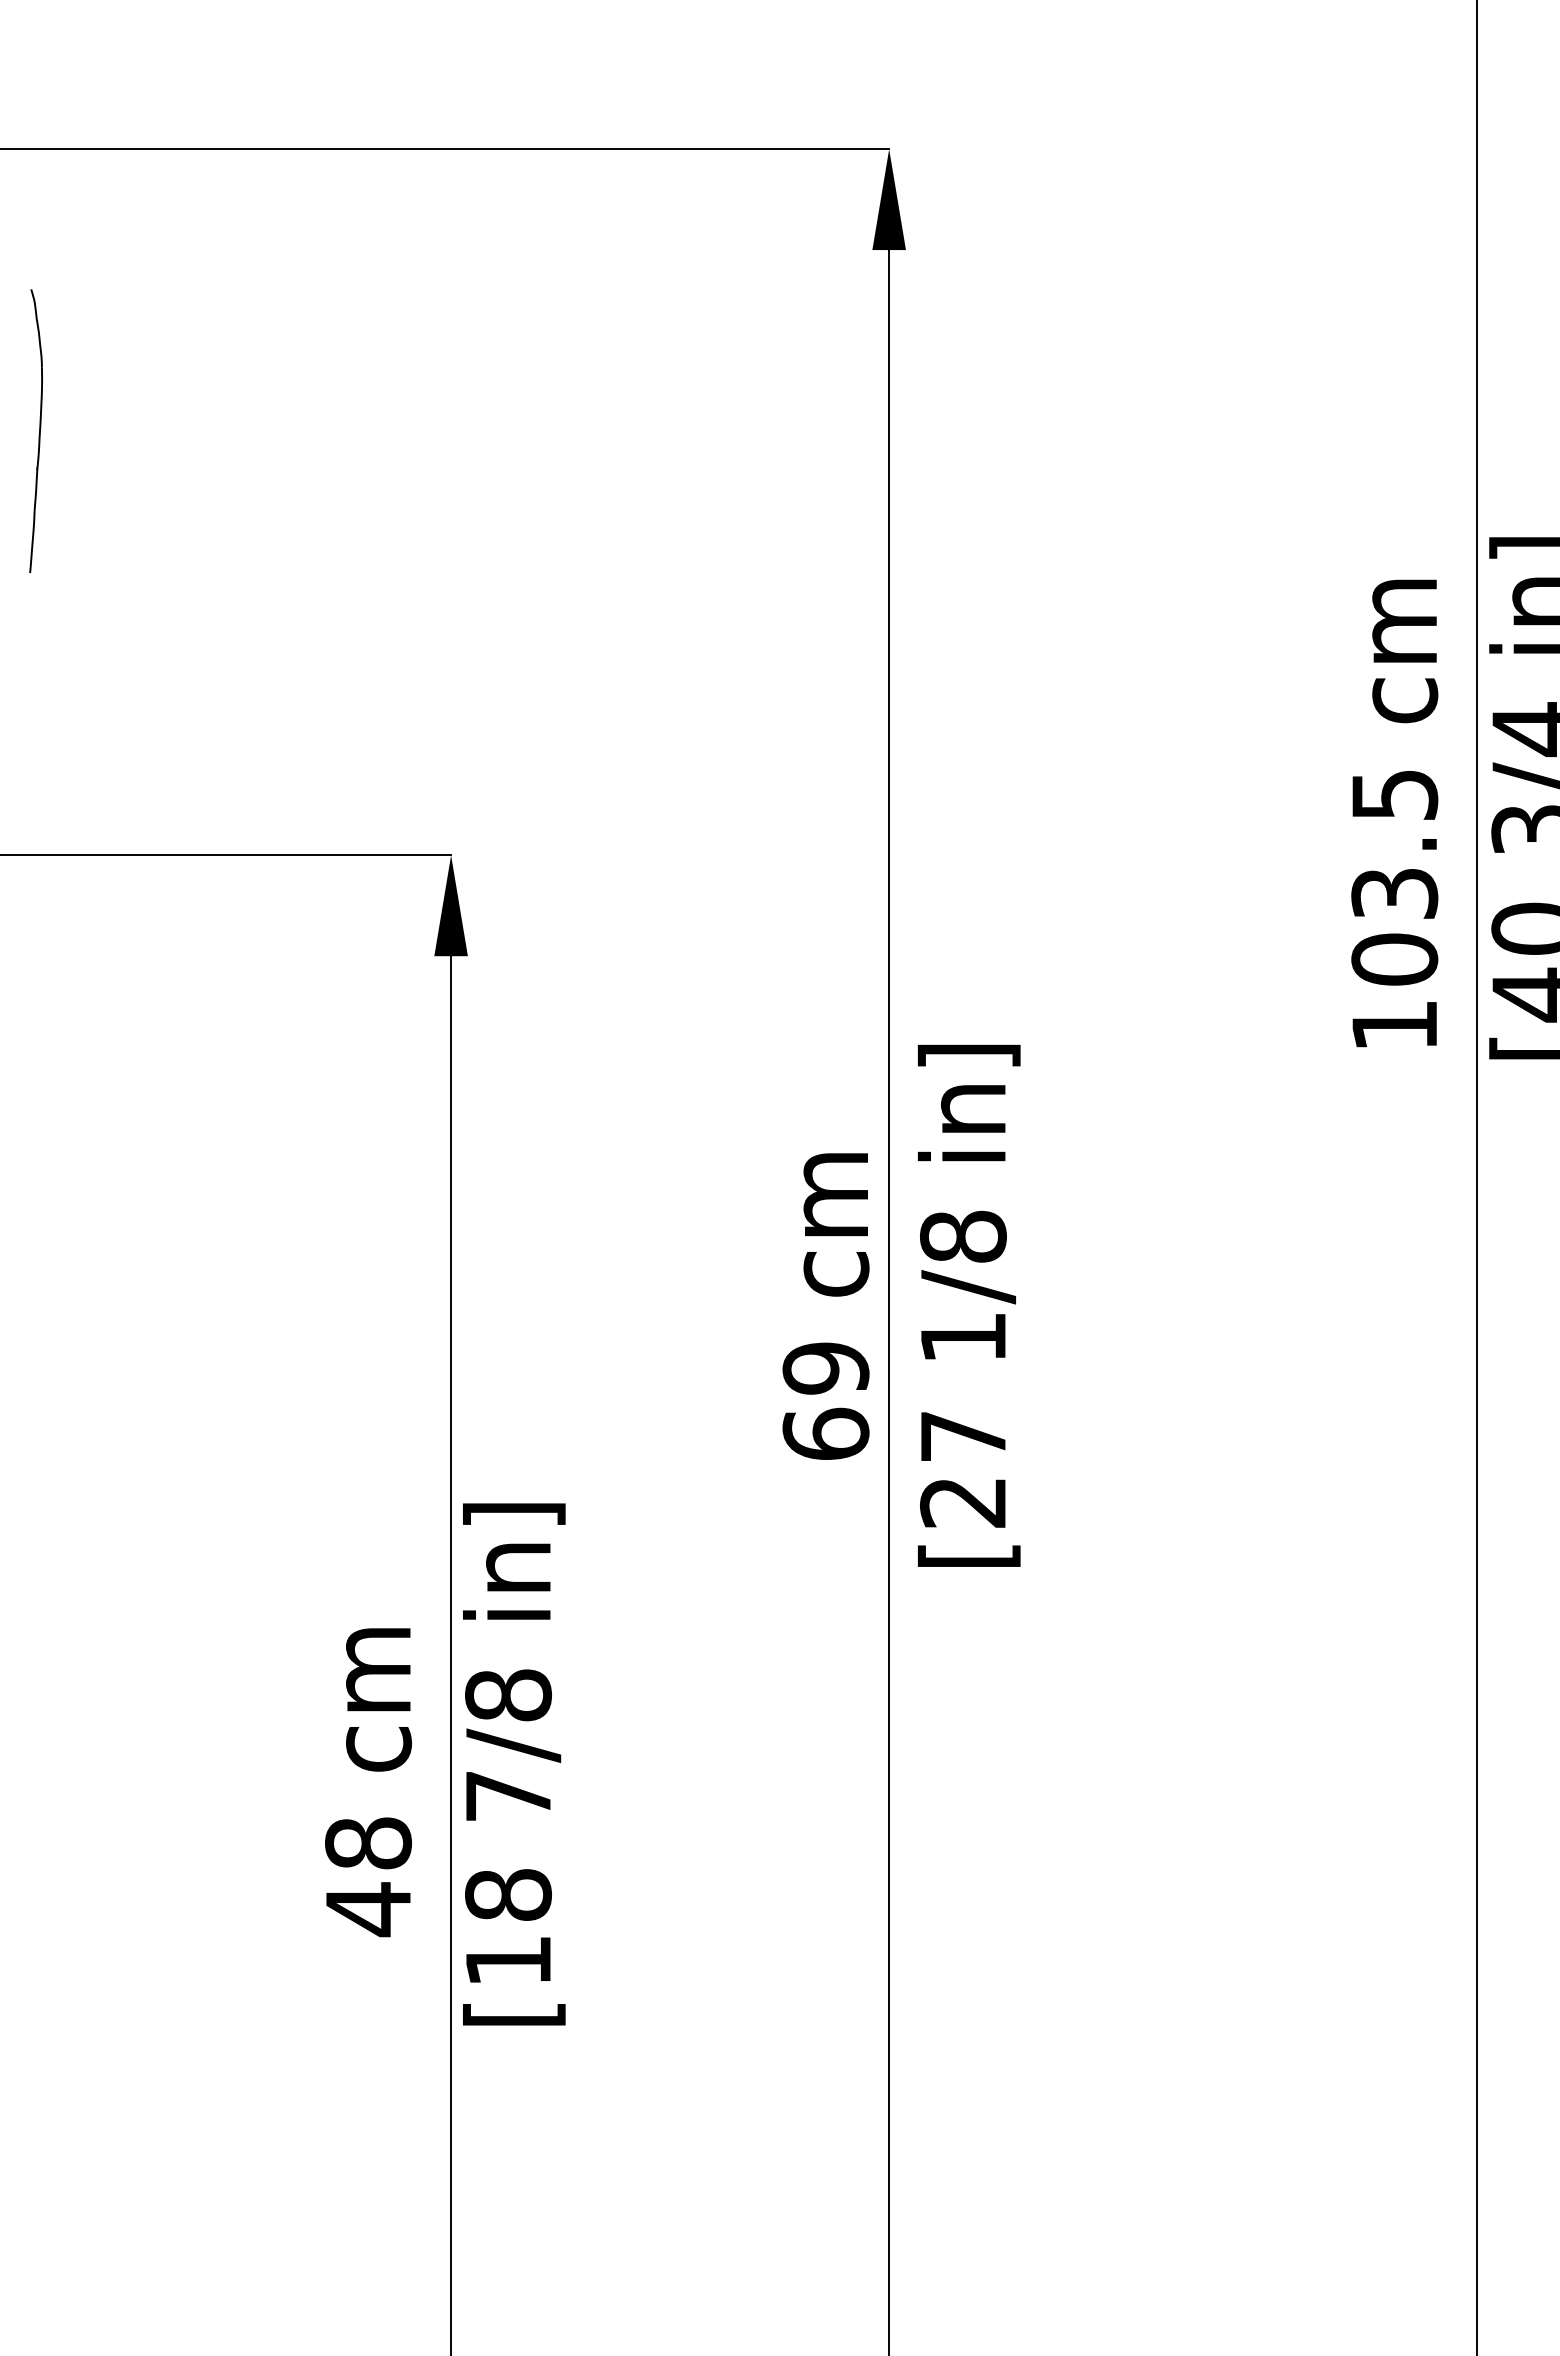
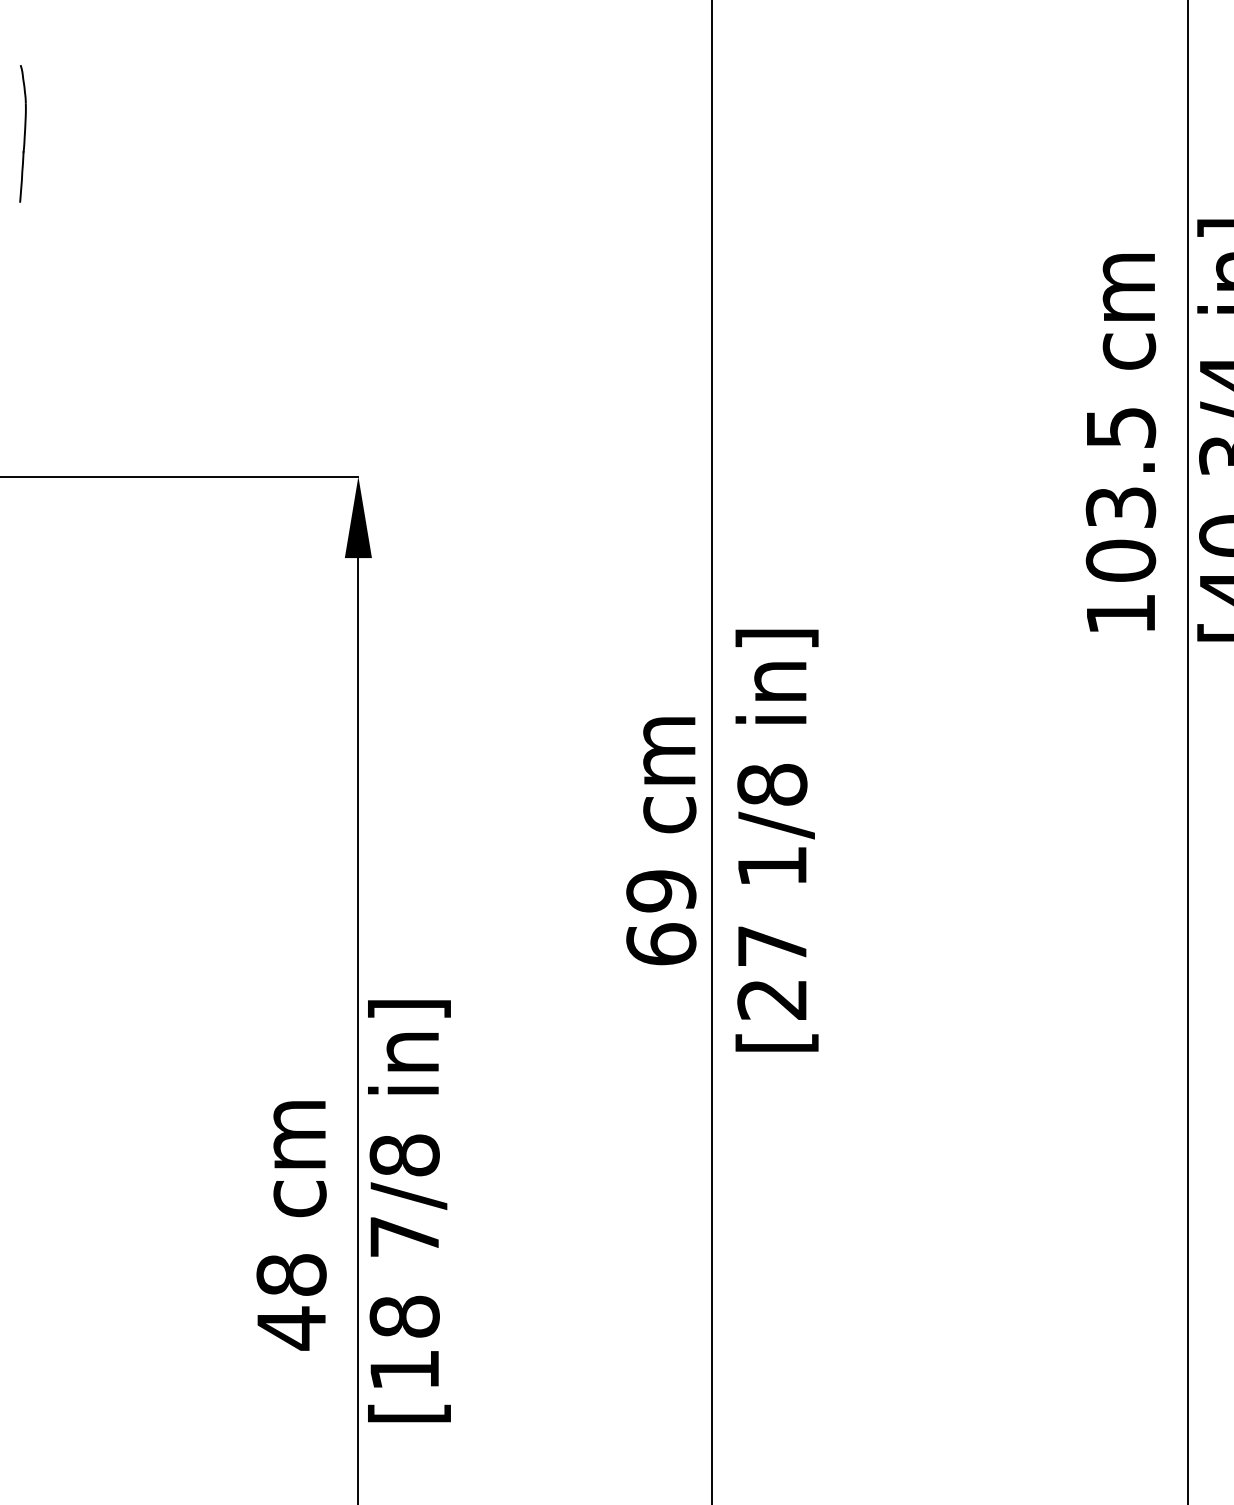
part: (35, 431) -> (22, 134), size x0.6

